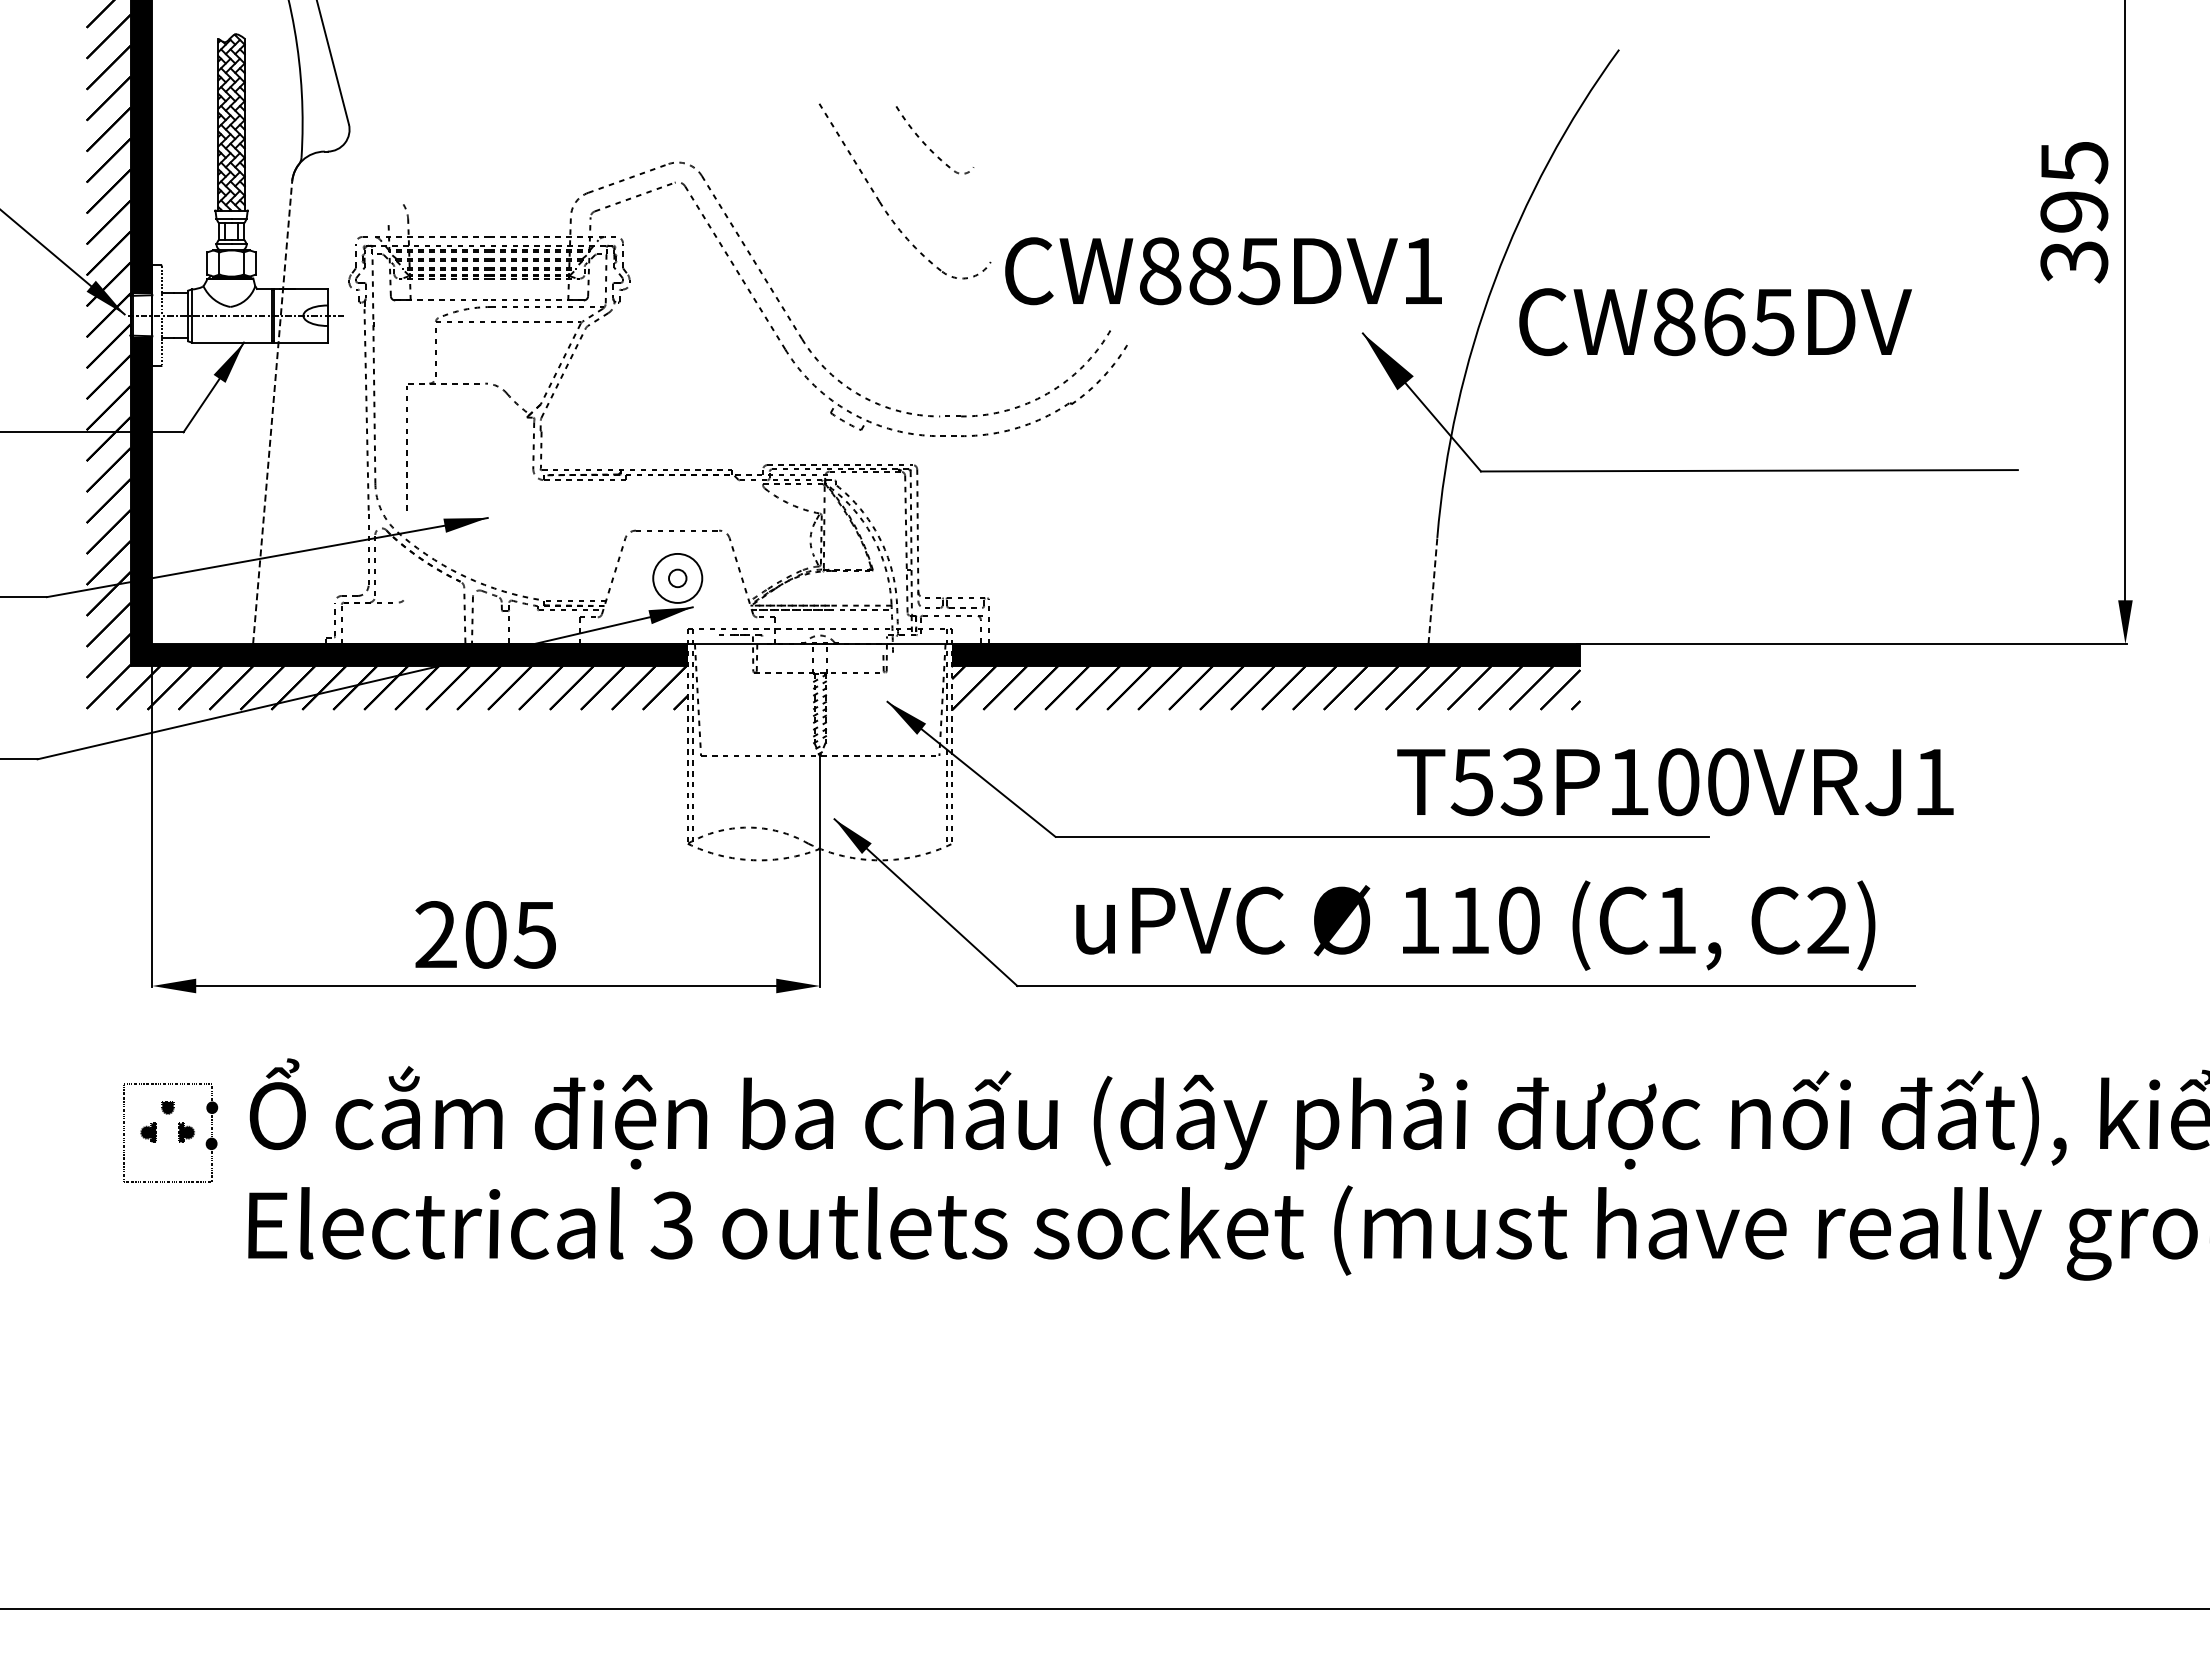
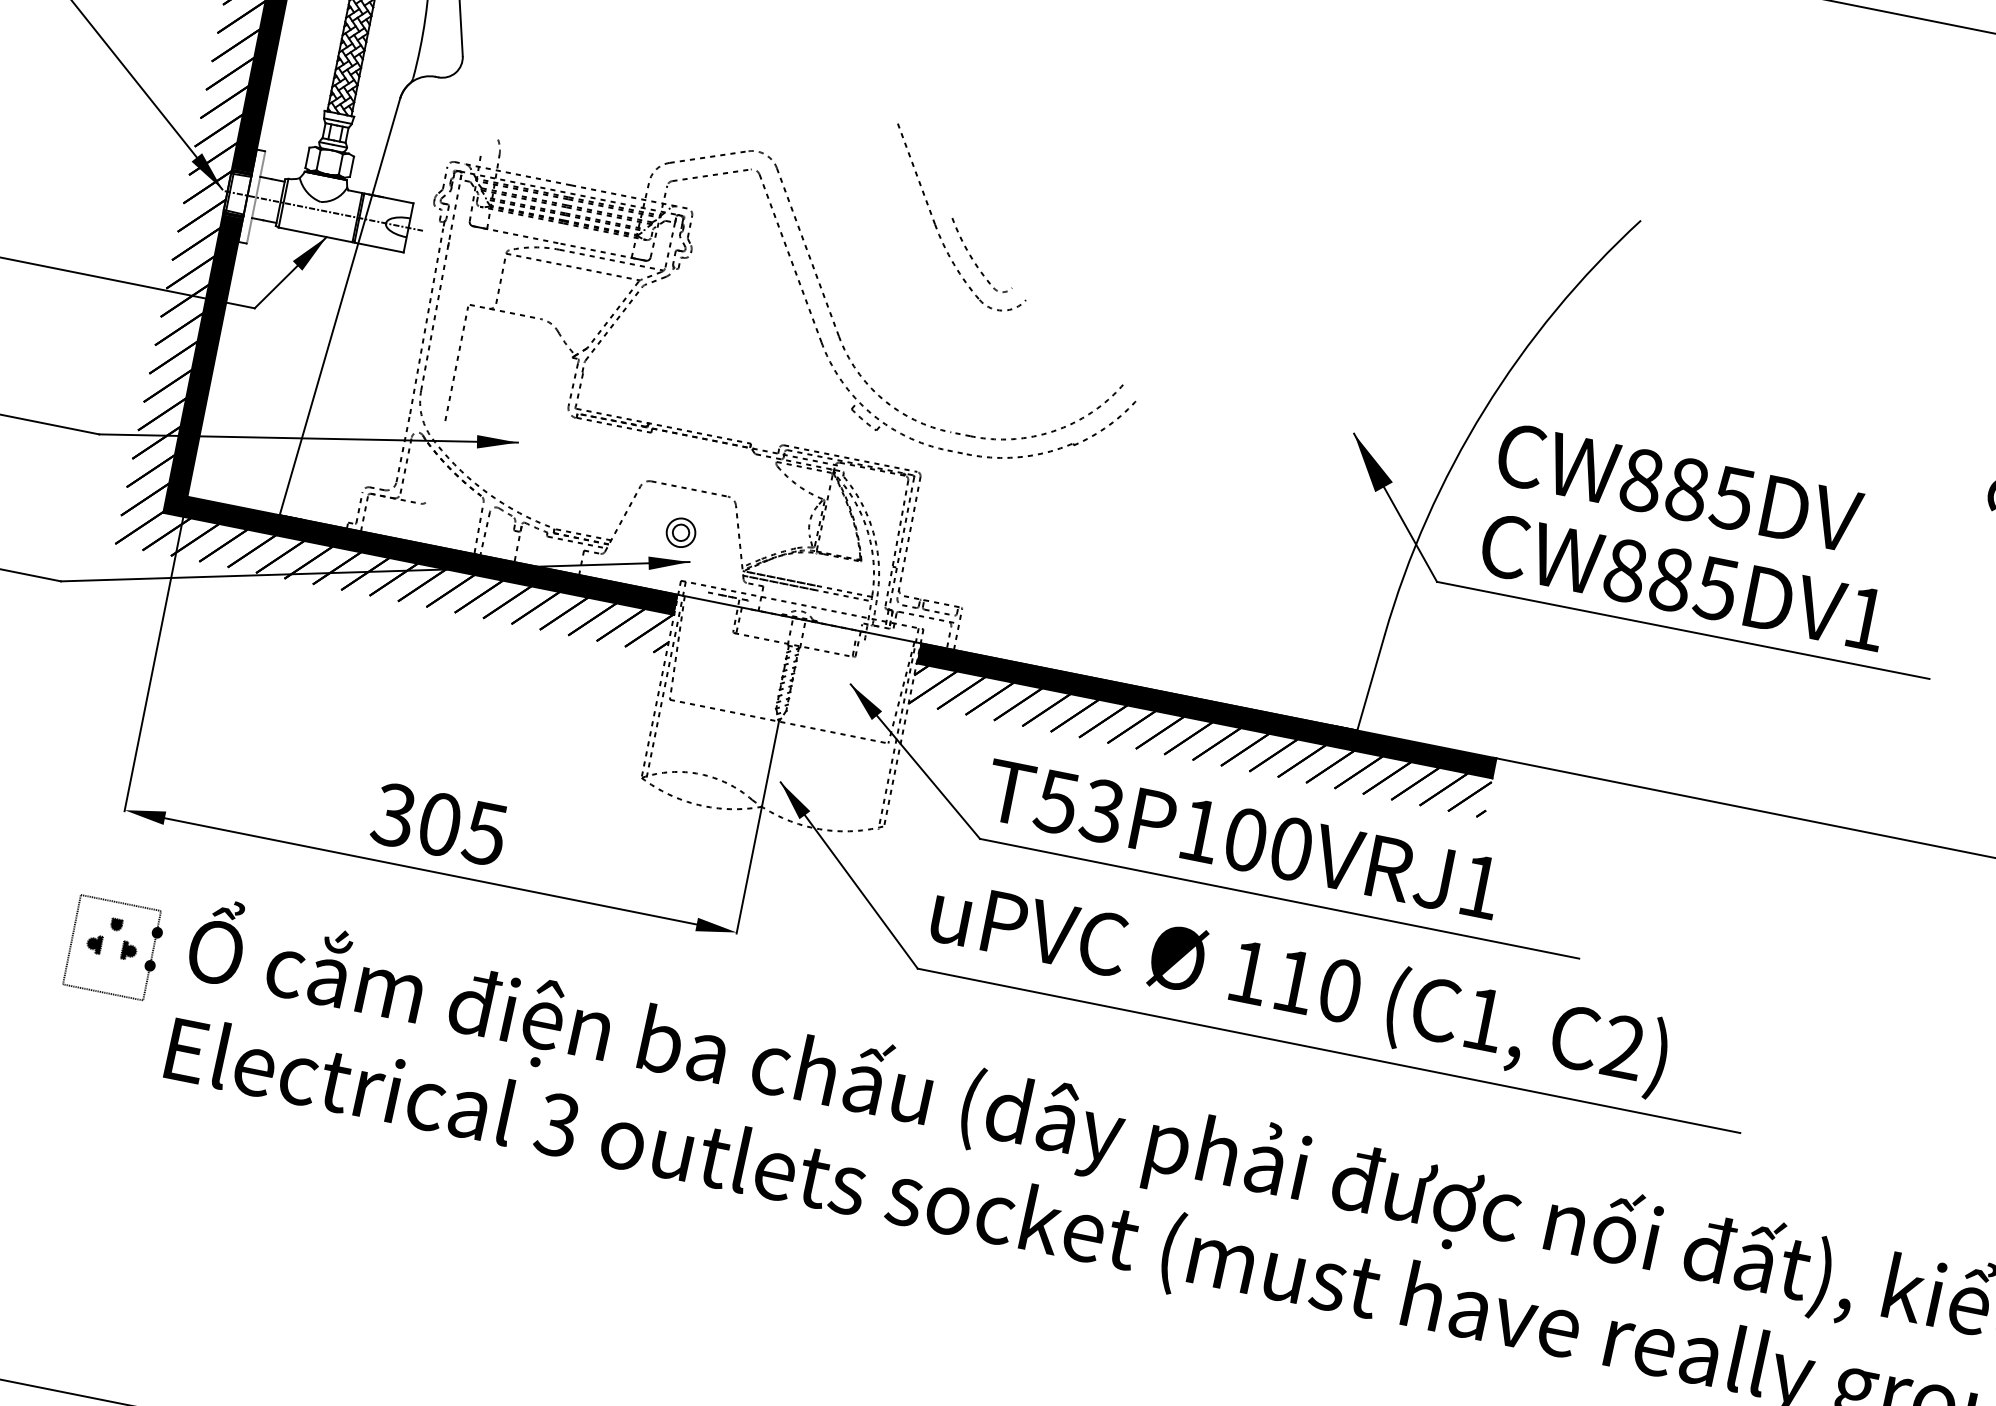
part: (926, 144) -> (973, 258), moved
text: (1223, 271) -> (1683, 582), moved
text: (1724, 322) -> (1687, 489), CW865DV -> CW885DV
line: (272, 412) -> (339, 306), dashed -> solid
circle: (677, 578) -> (680, 532), size x0.62
line: (1432, 590) -> (1370, 682), dashed -> solid
text: (1675, 782) -> (1243, 839), moved
text: (1475, 925) -> (1299, 987), moved
text: (435, 934) -> (393, 814), 205 -> 305

